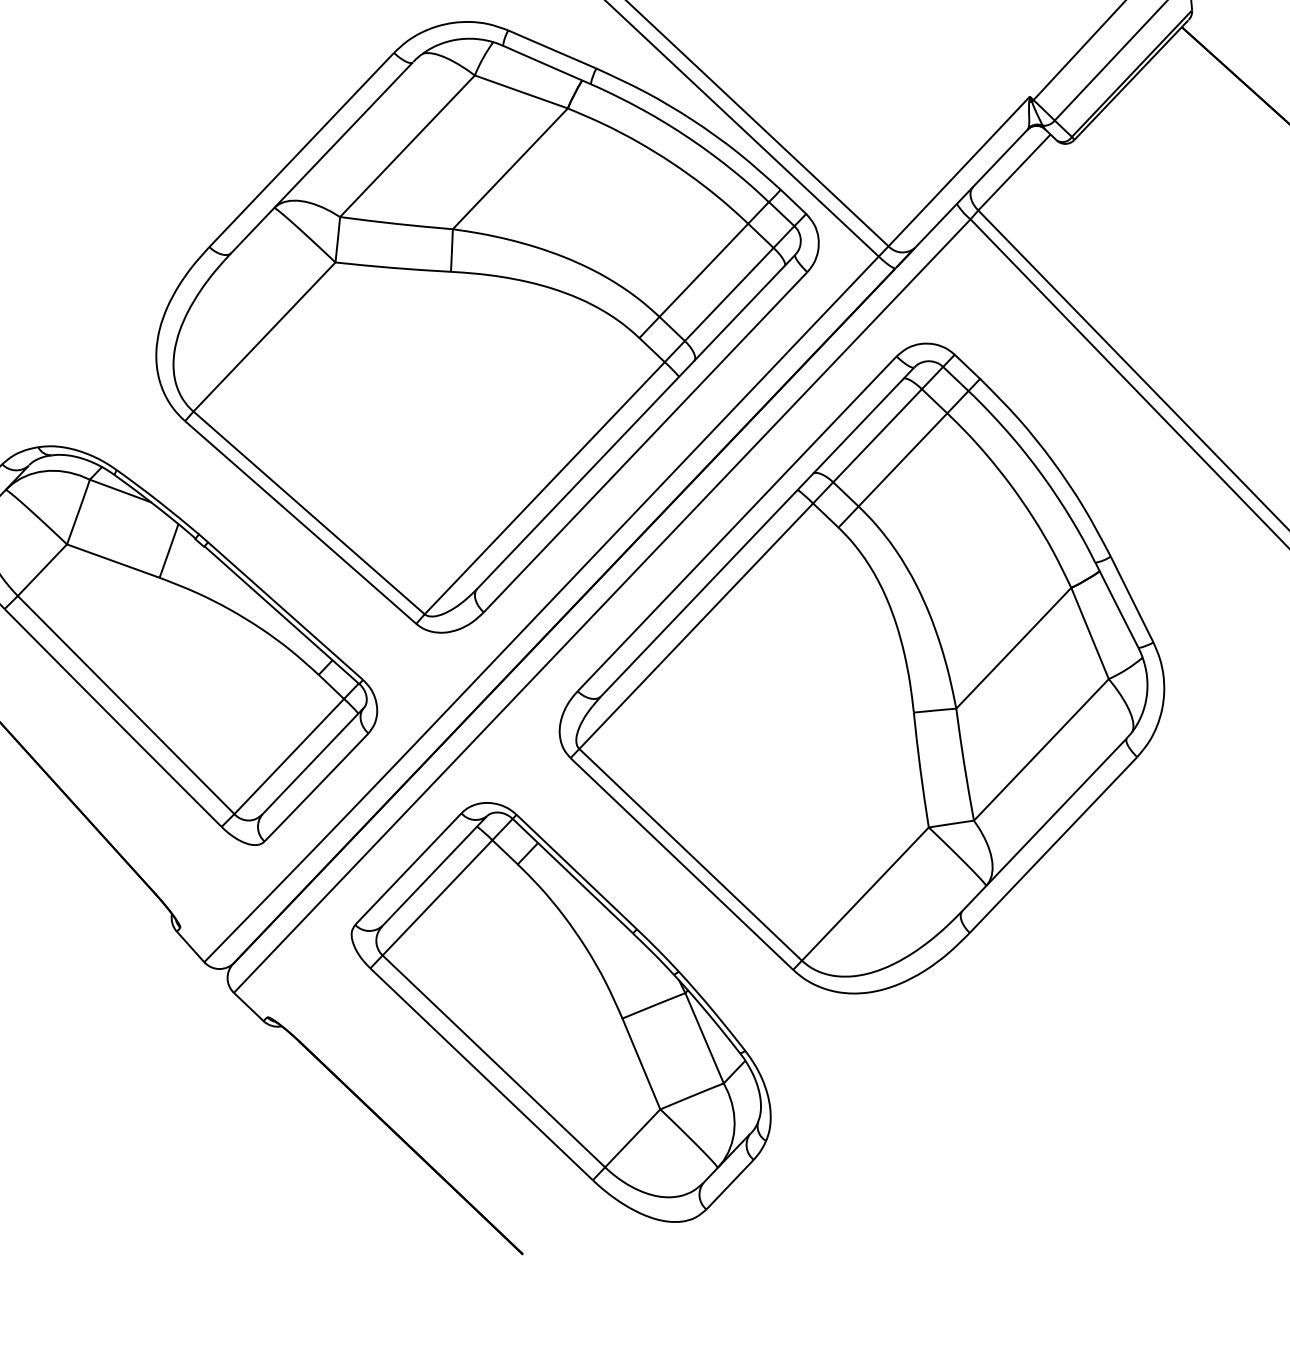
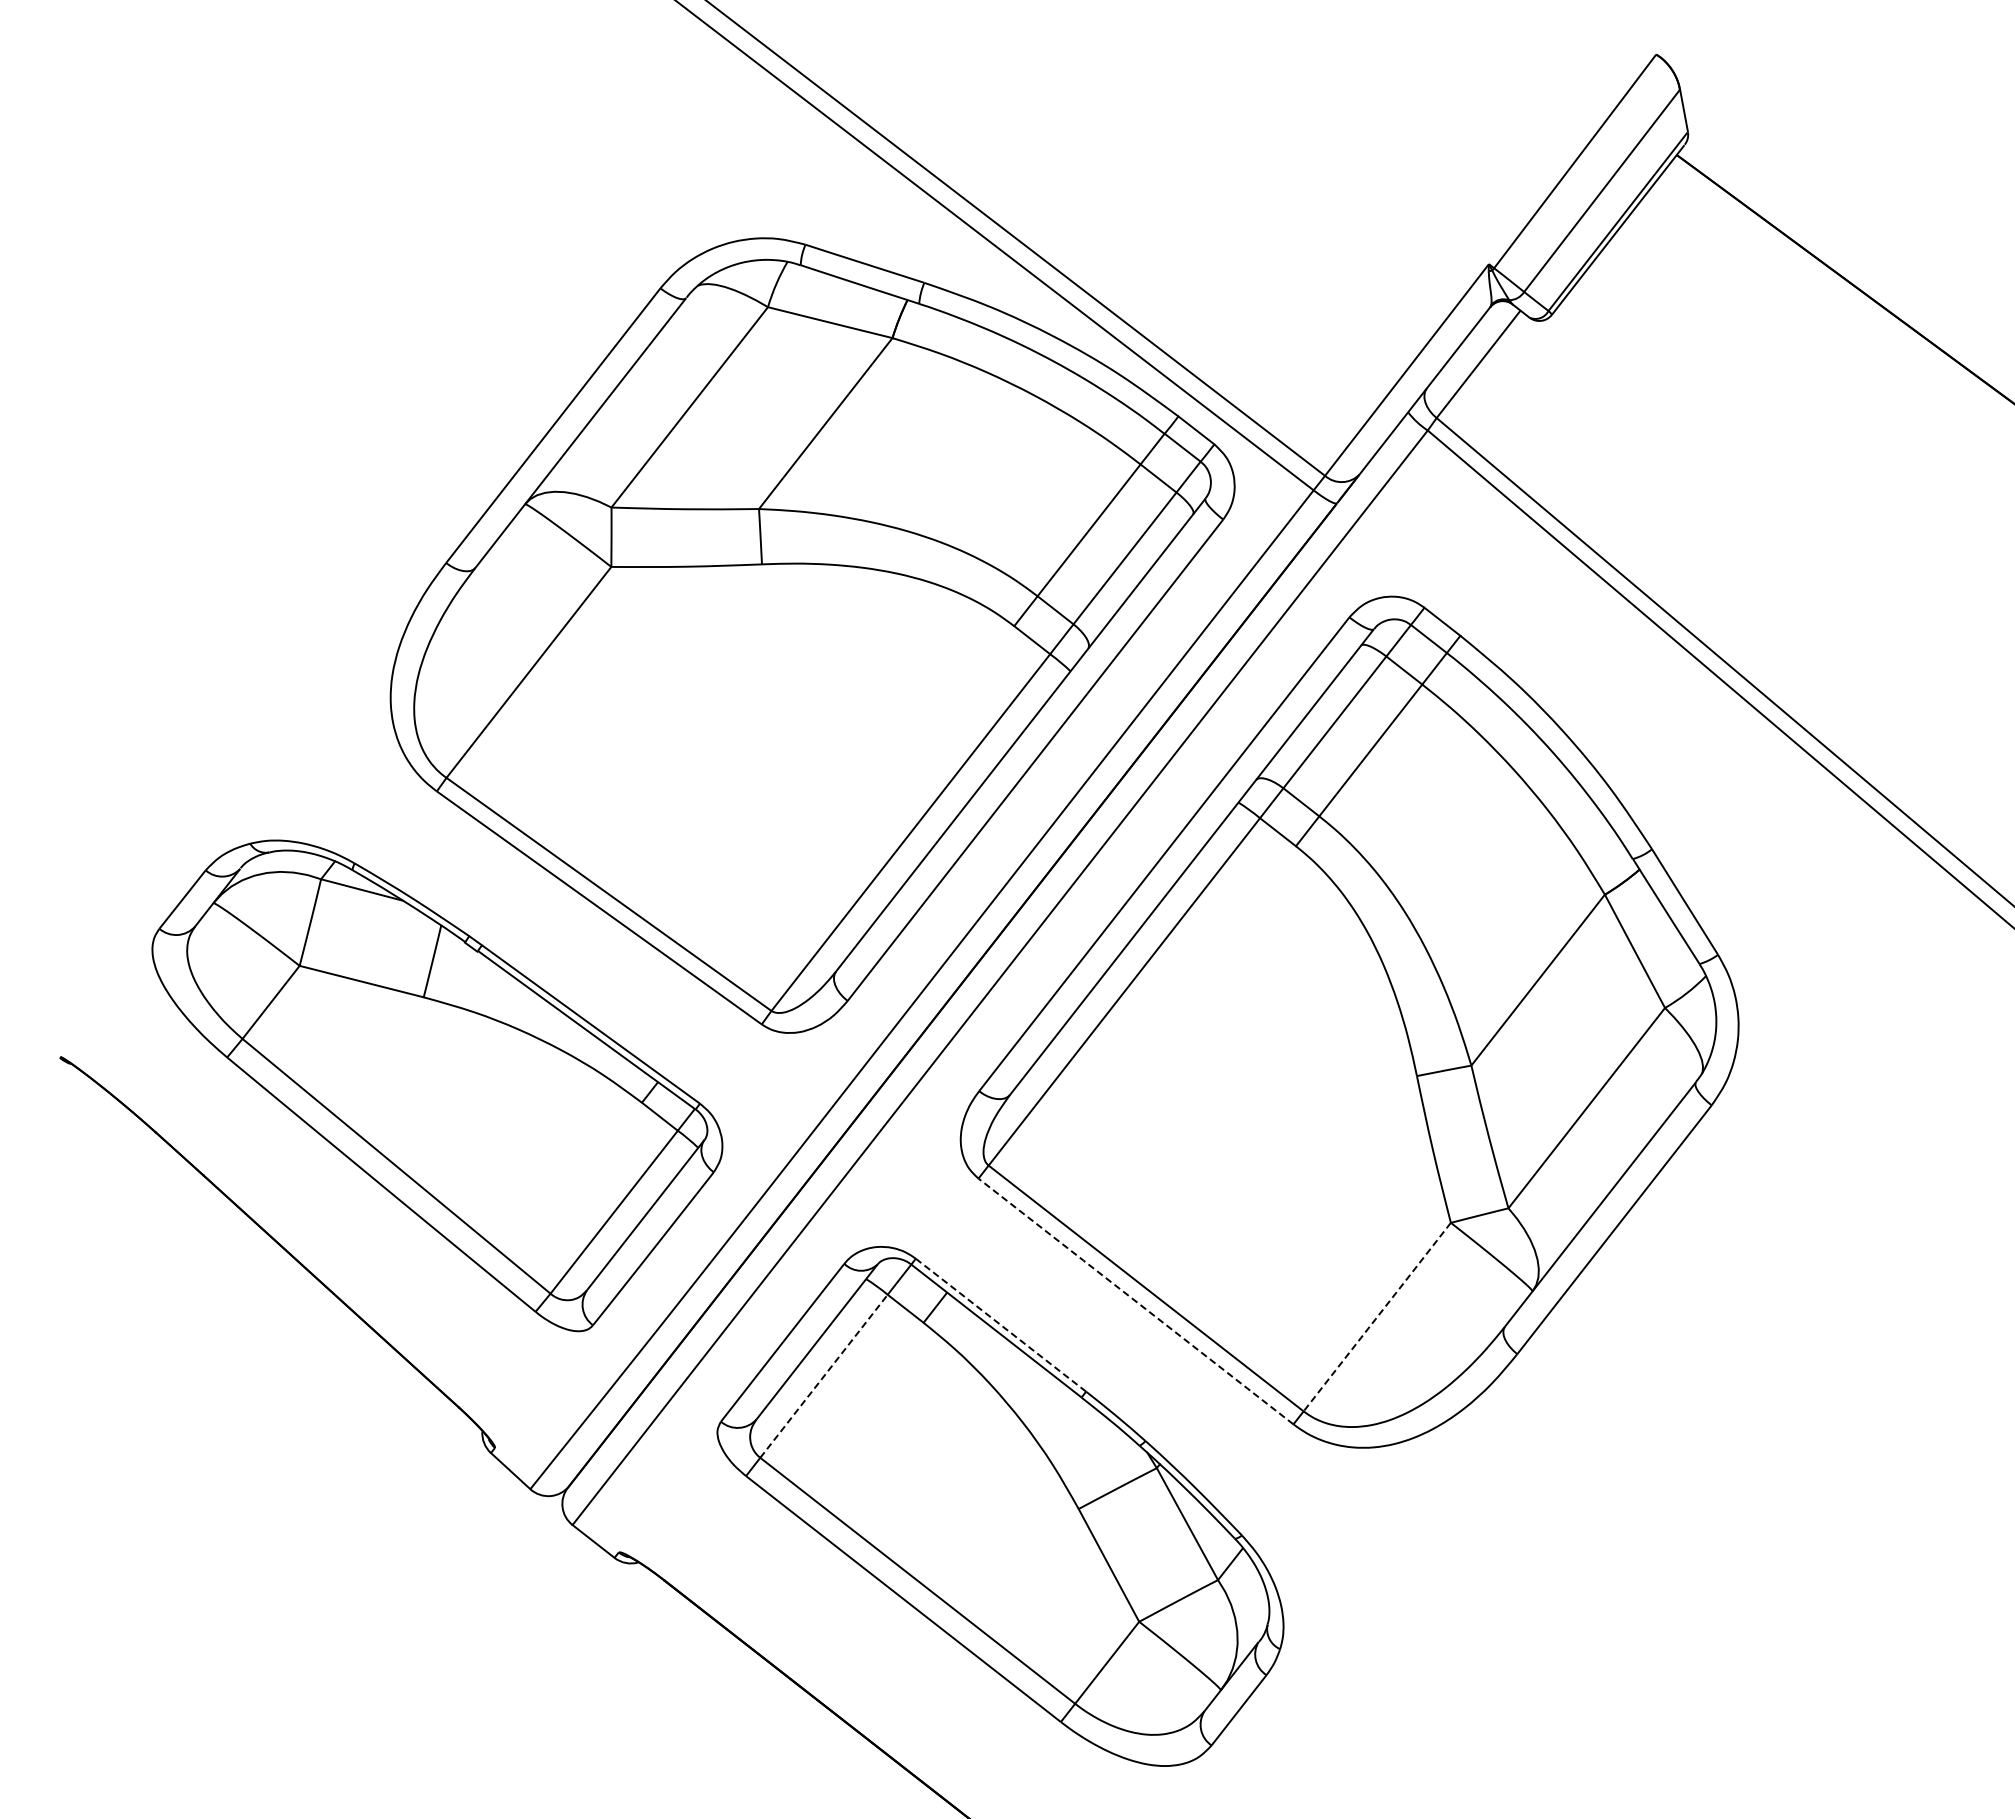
line: (682, 864) -> (1136, 1301), solid -> dashed
line: (576, 871) -> (1000, 1324), solid -> dashed
line: (865, 894) -> (1377, 1317), solid -> dashed
line: (437, 897) -> (824, 1375), solid -> dashed

